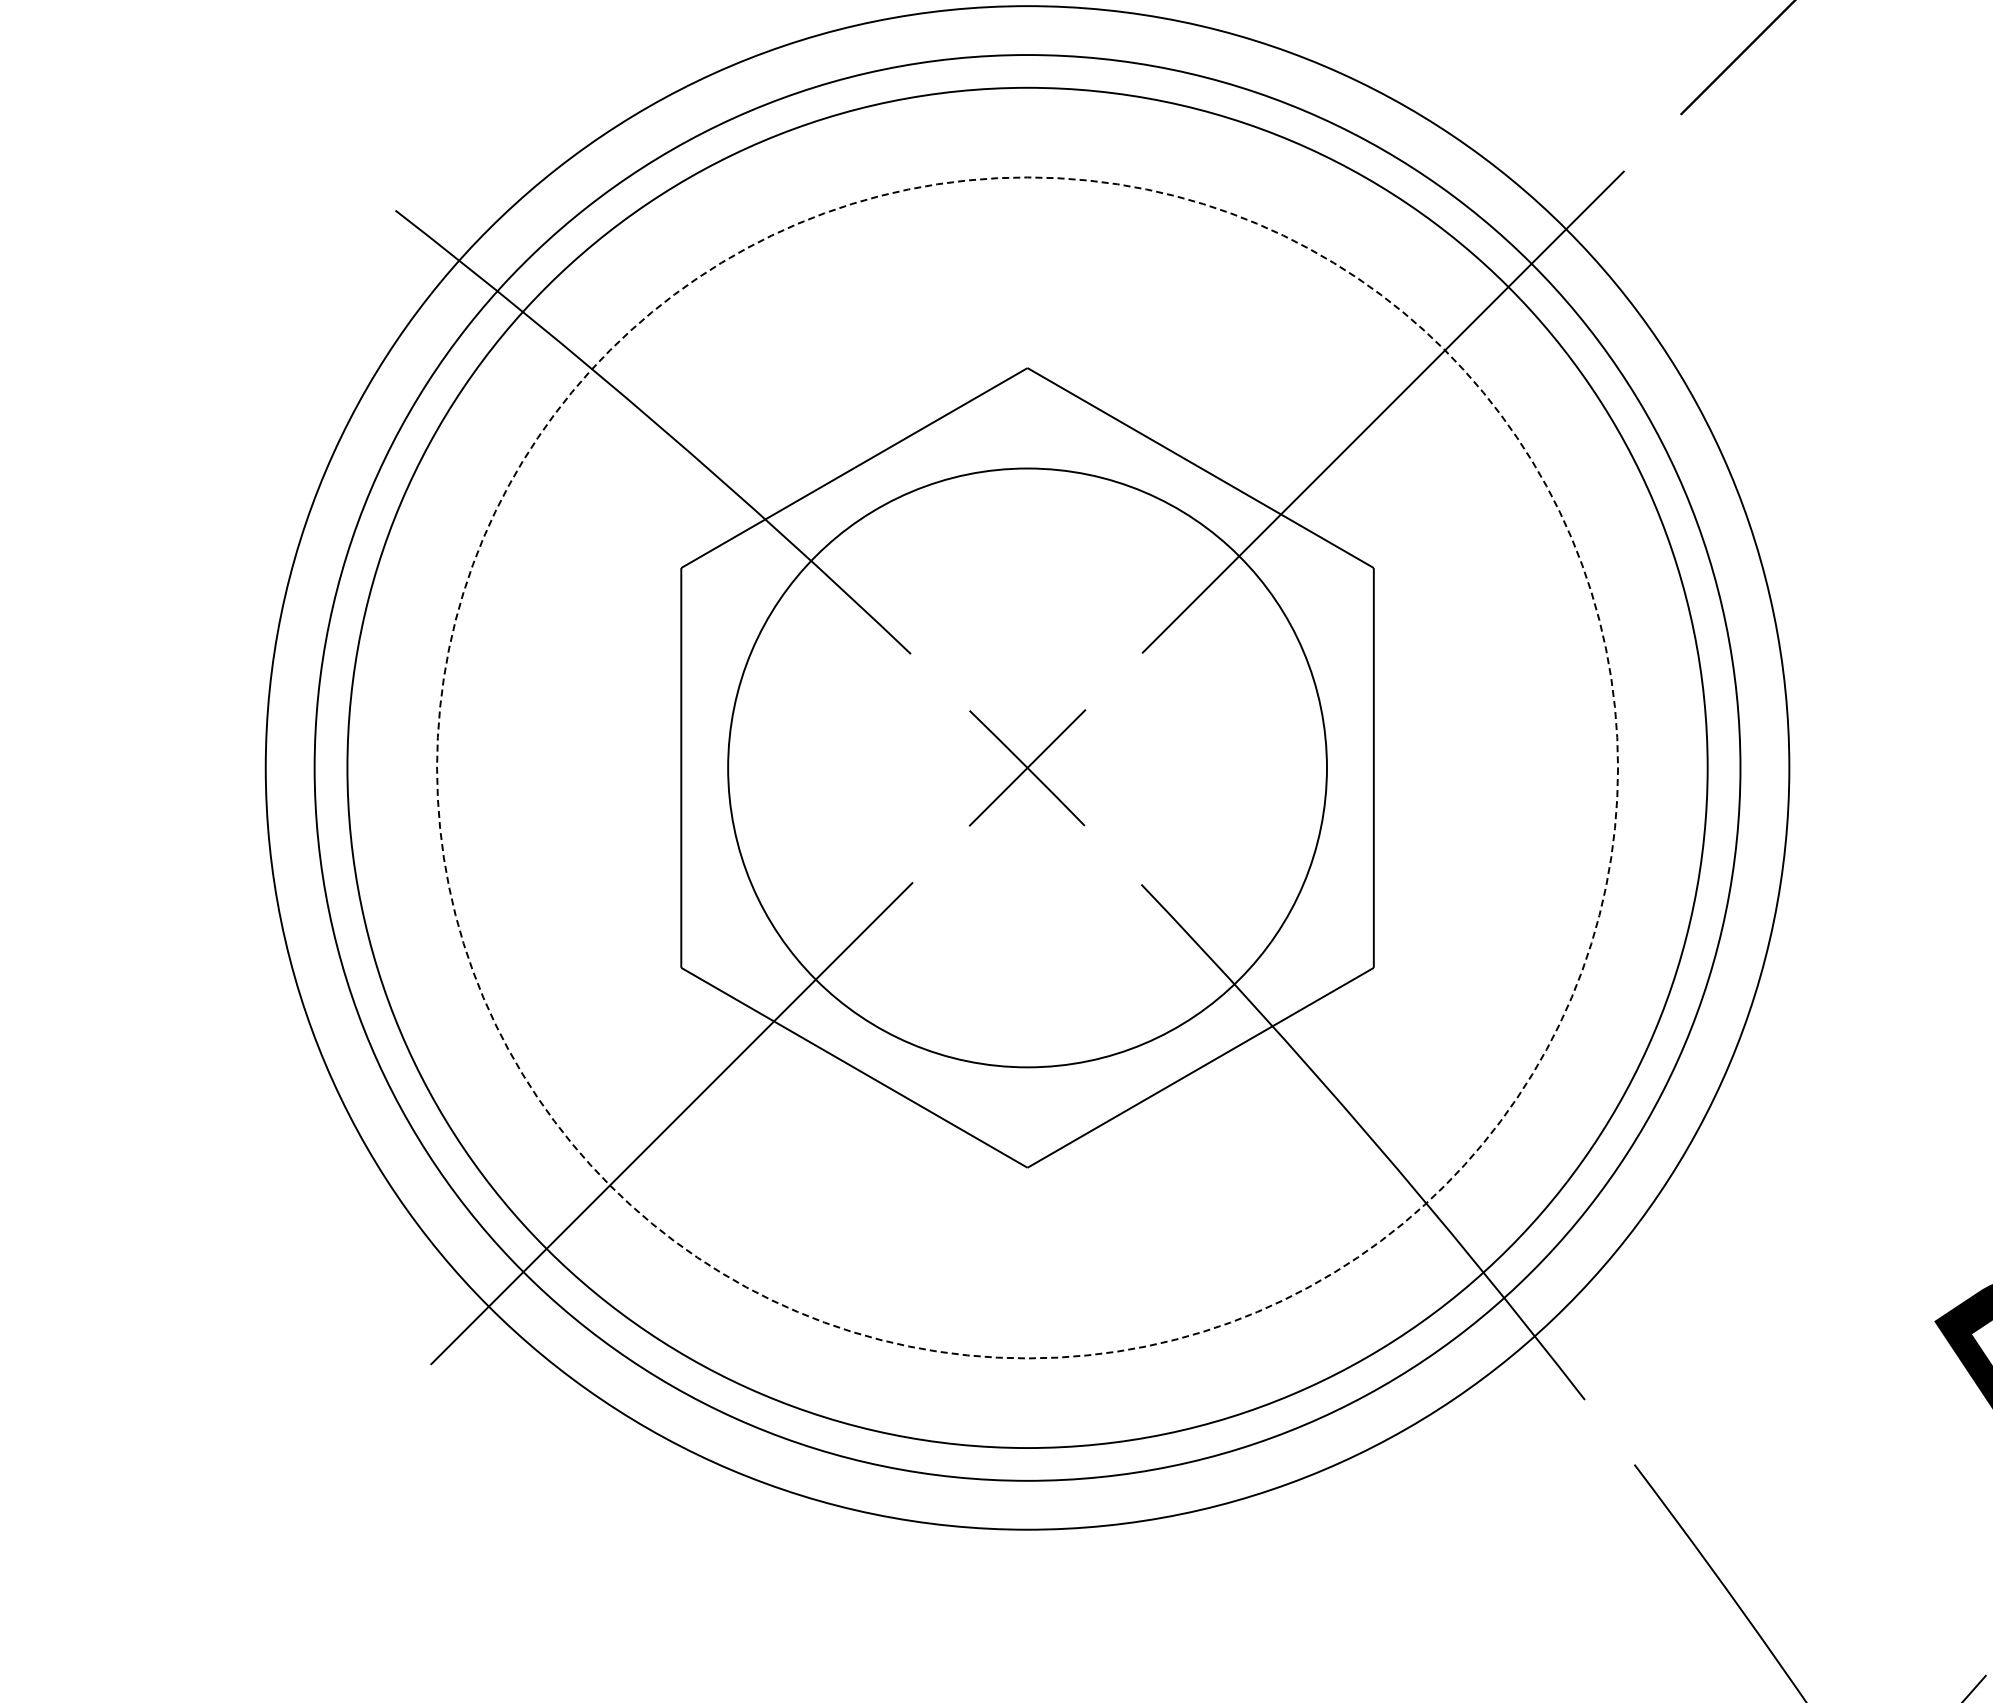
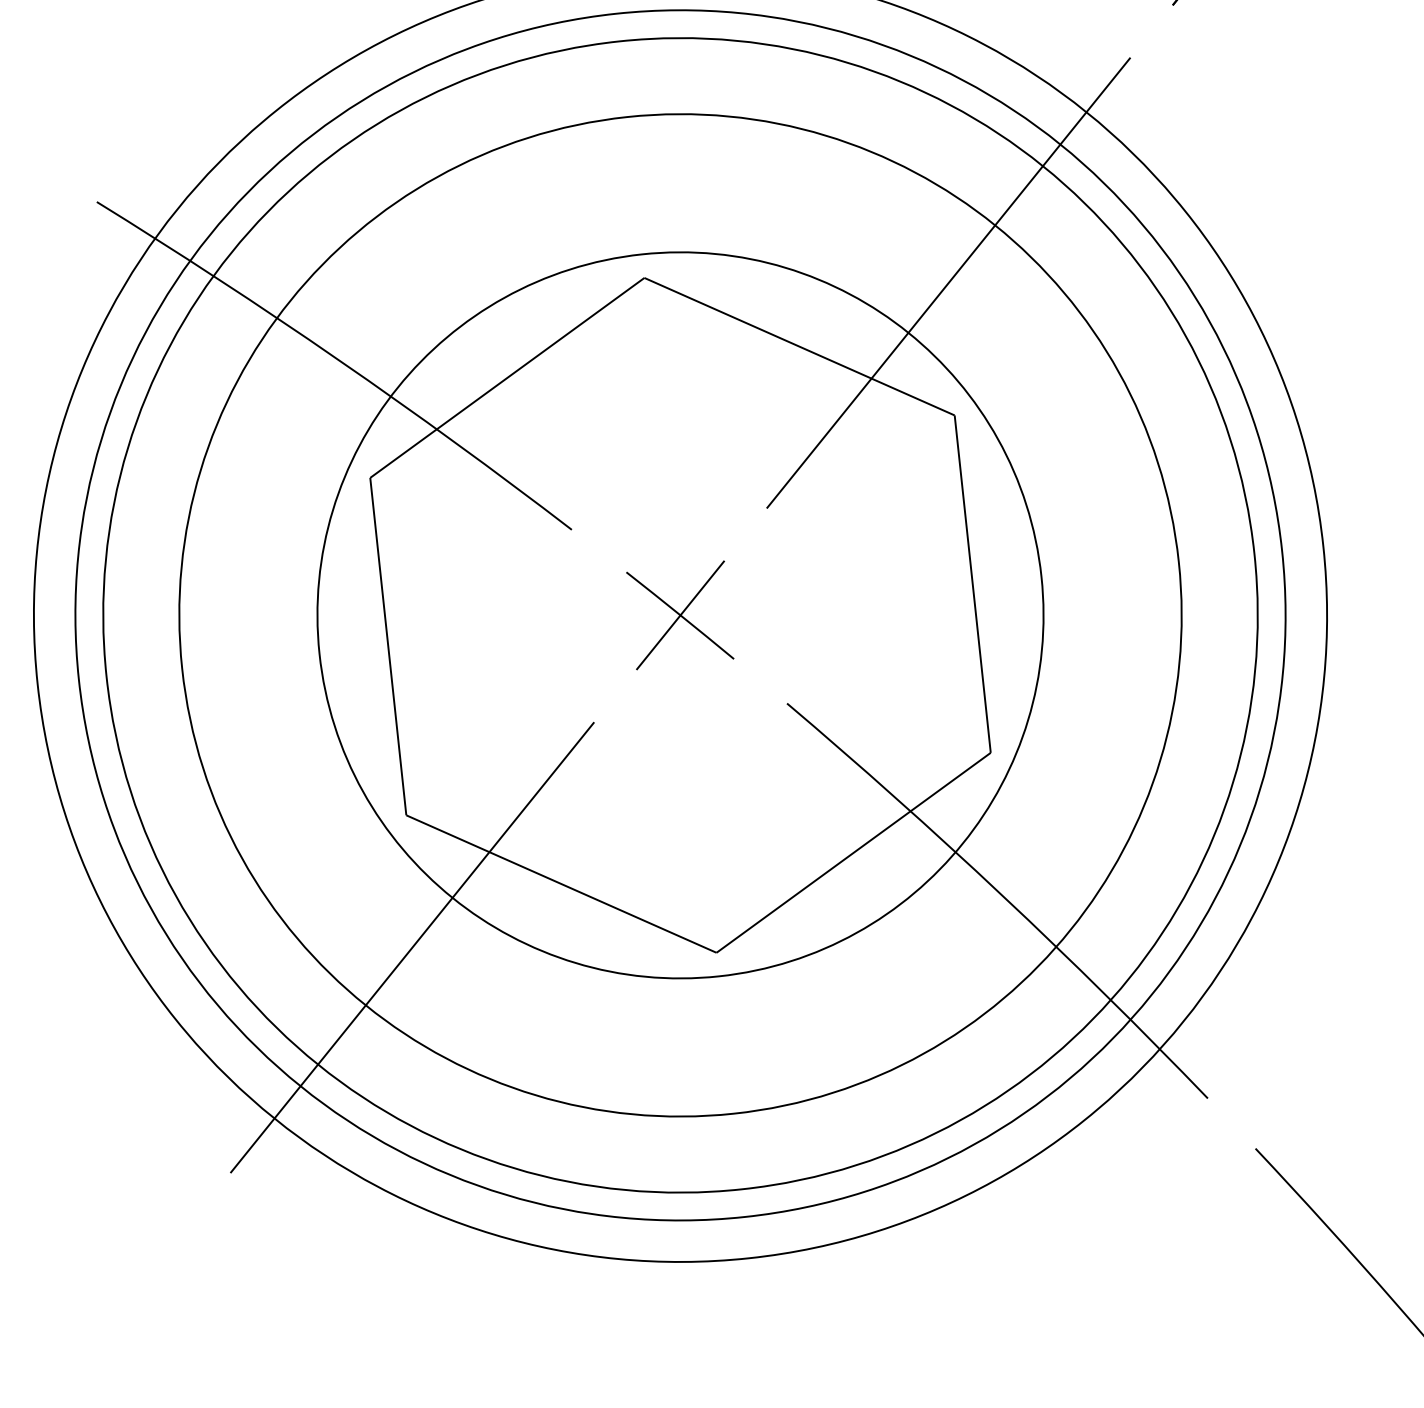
circle: (1027, 767) -> (680, 615), dashed -> solid
circle: (1027, 767) -> (680, 615), size x1.43

